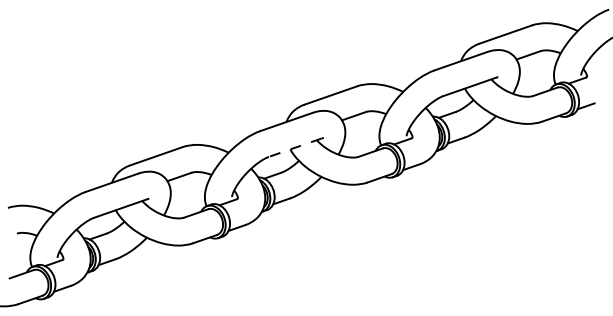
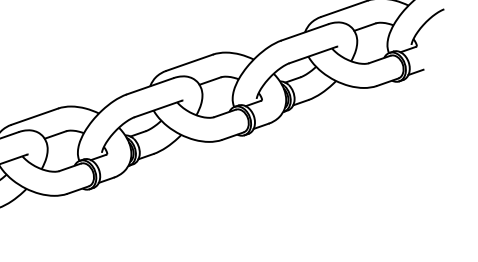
line: (295, 147) -> (158, 108), dashed -> solid

